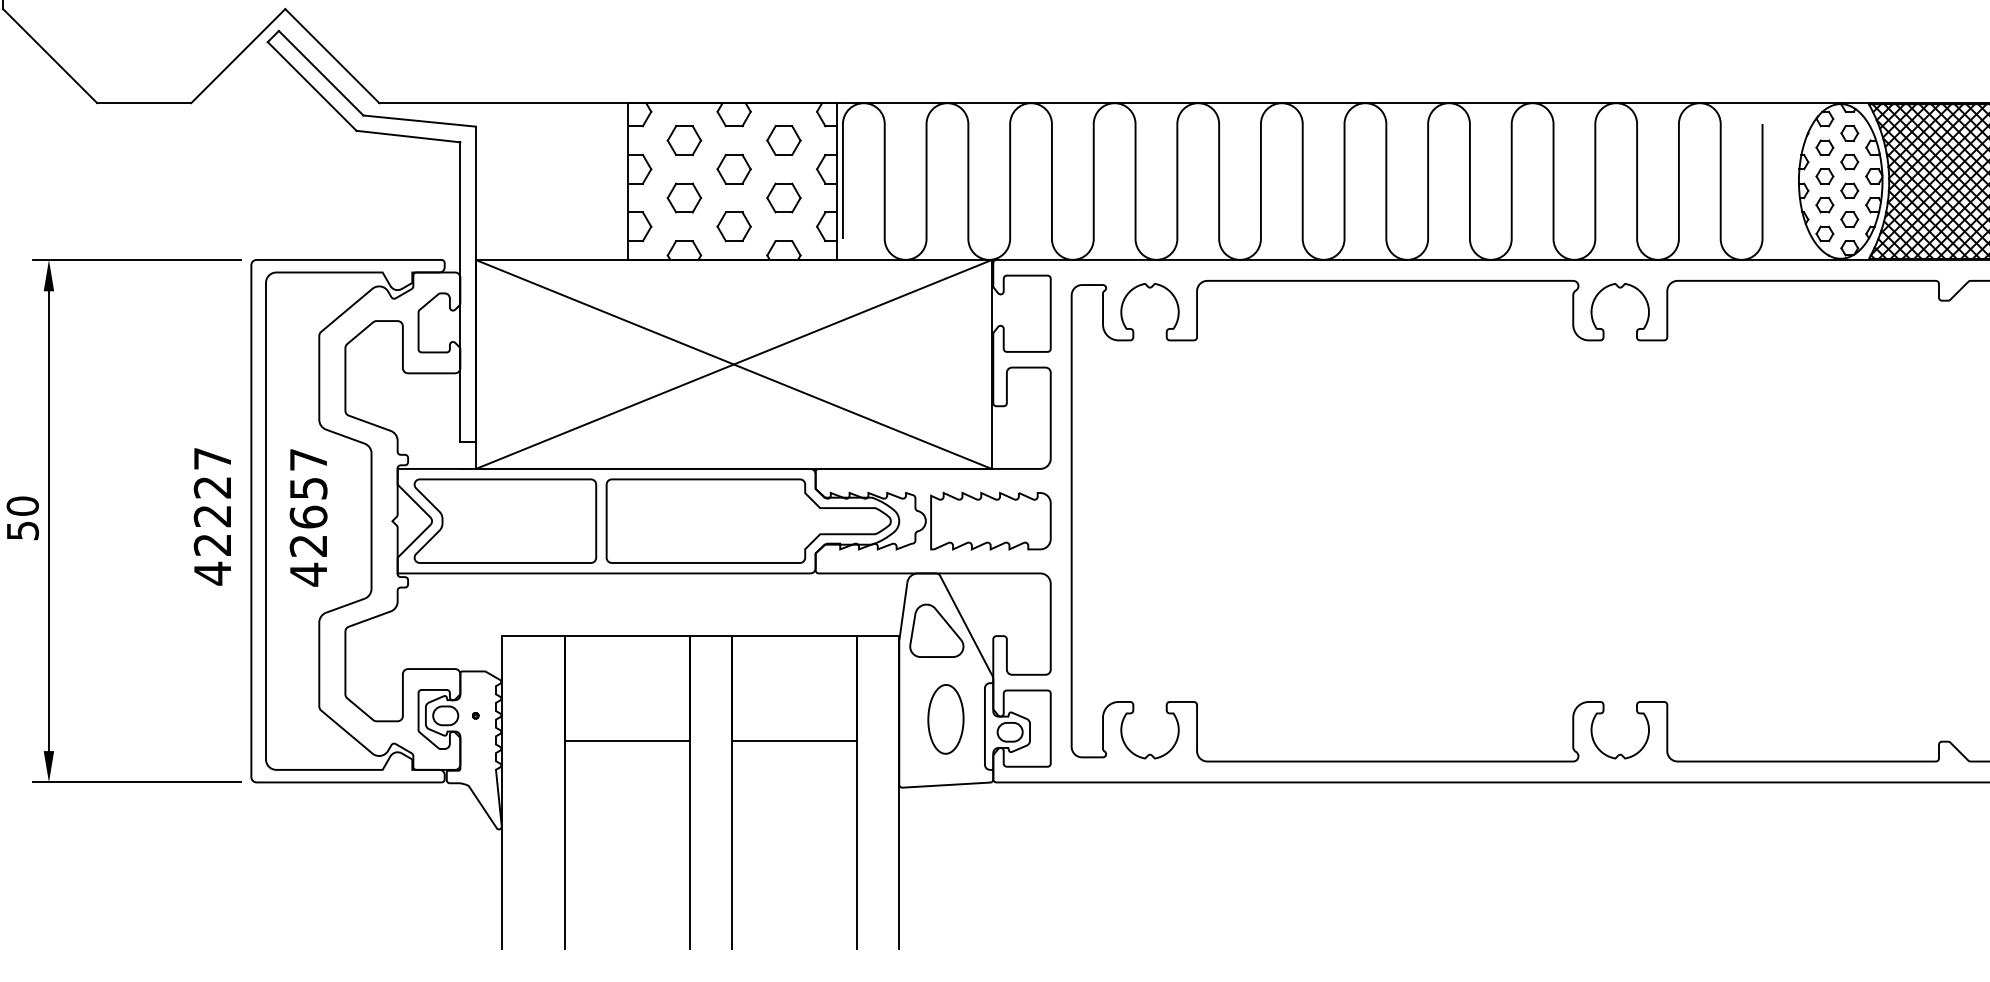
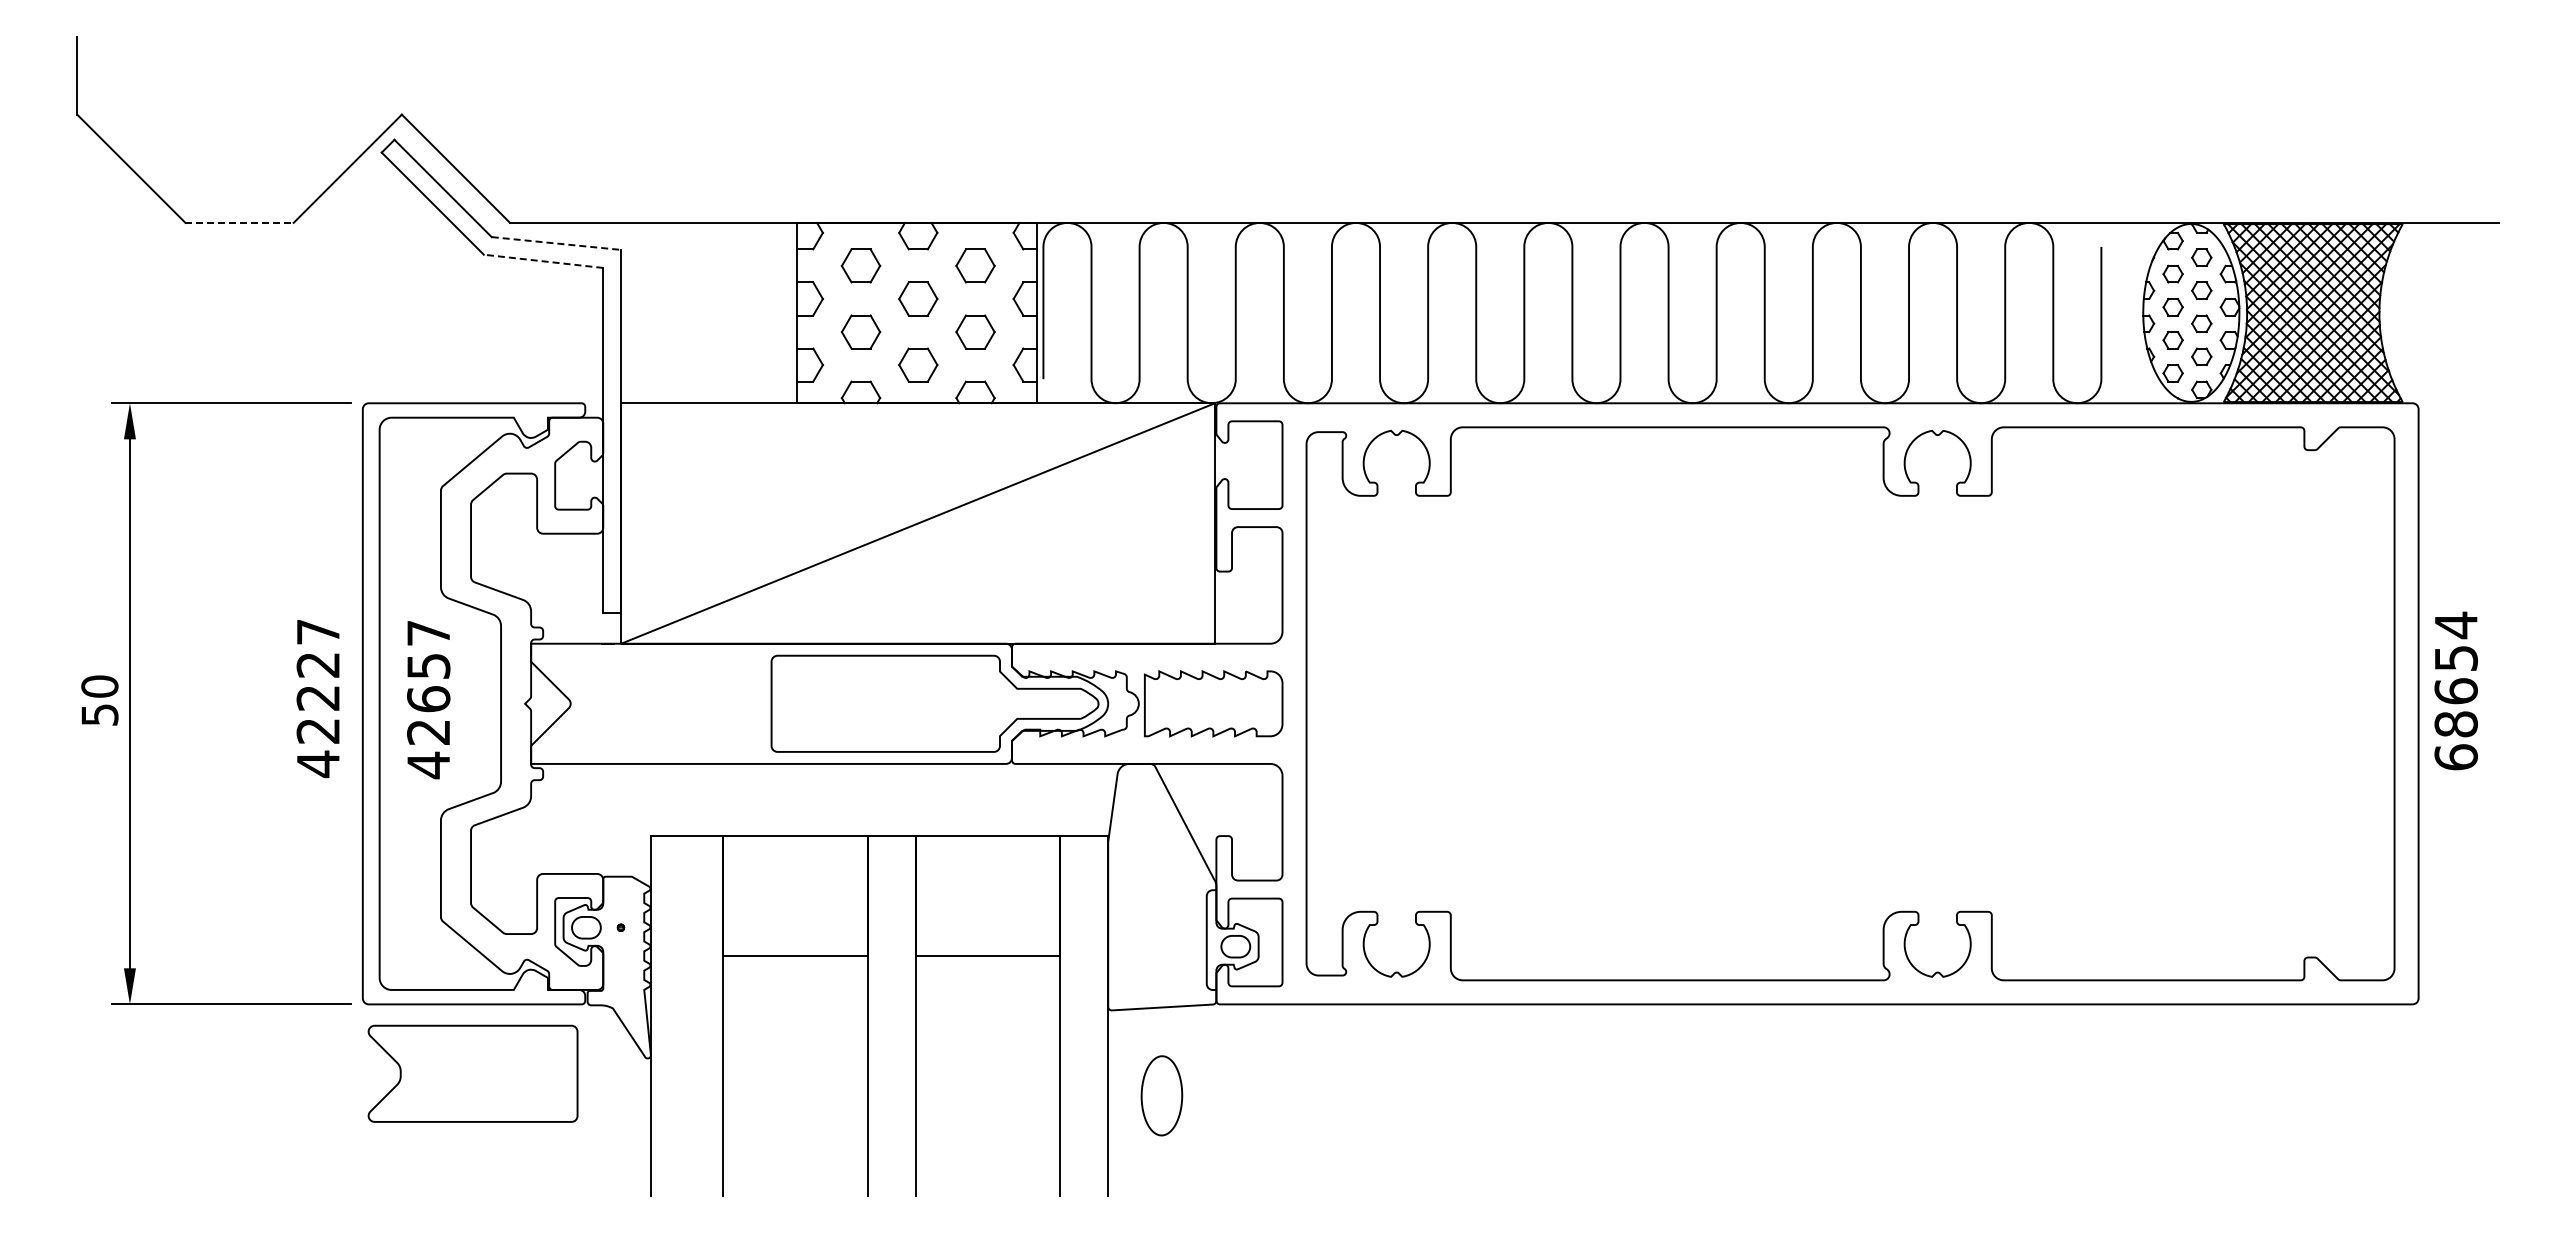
line: (145, 102) -> (240, 222), solid -> dashed
line: (420, 121) -> (557, 243), solid -> dashed
line: (408, 136) -> (543, 261), solid -> dashed
line: (733, 364) -> (917, 523), removed
part: (504, 520) -> (472, 1073), moved
part: (936, 630) -> (1150, 829), removed
part: (945, 719) -> (1161, 1095), moved

